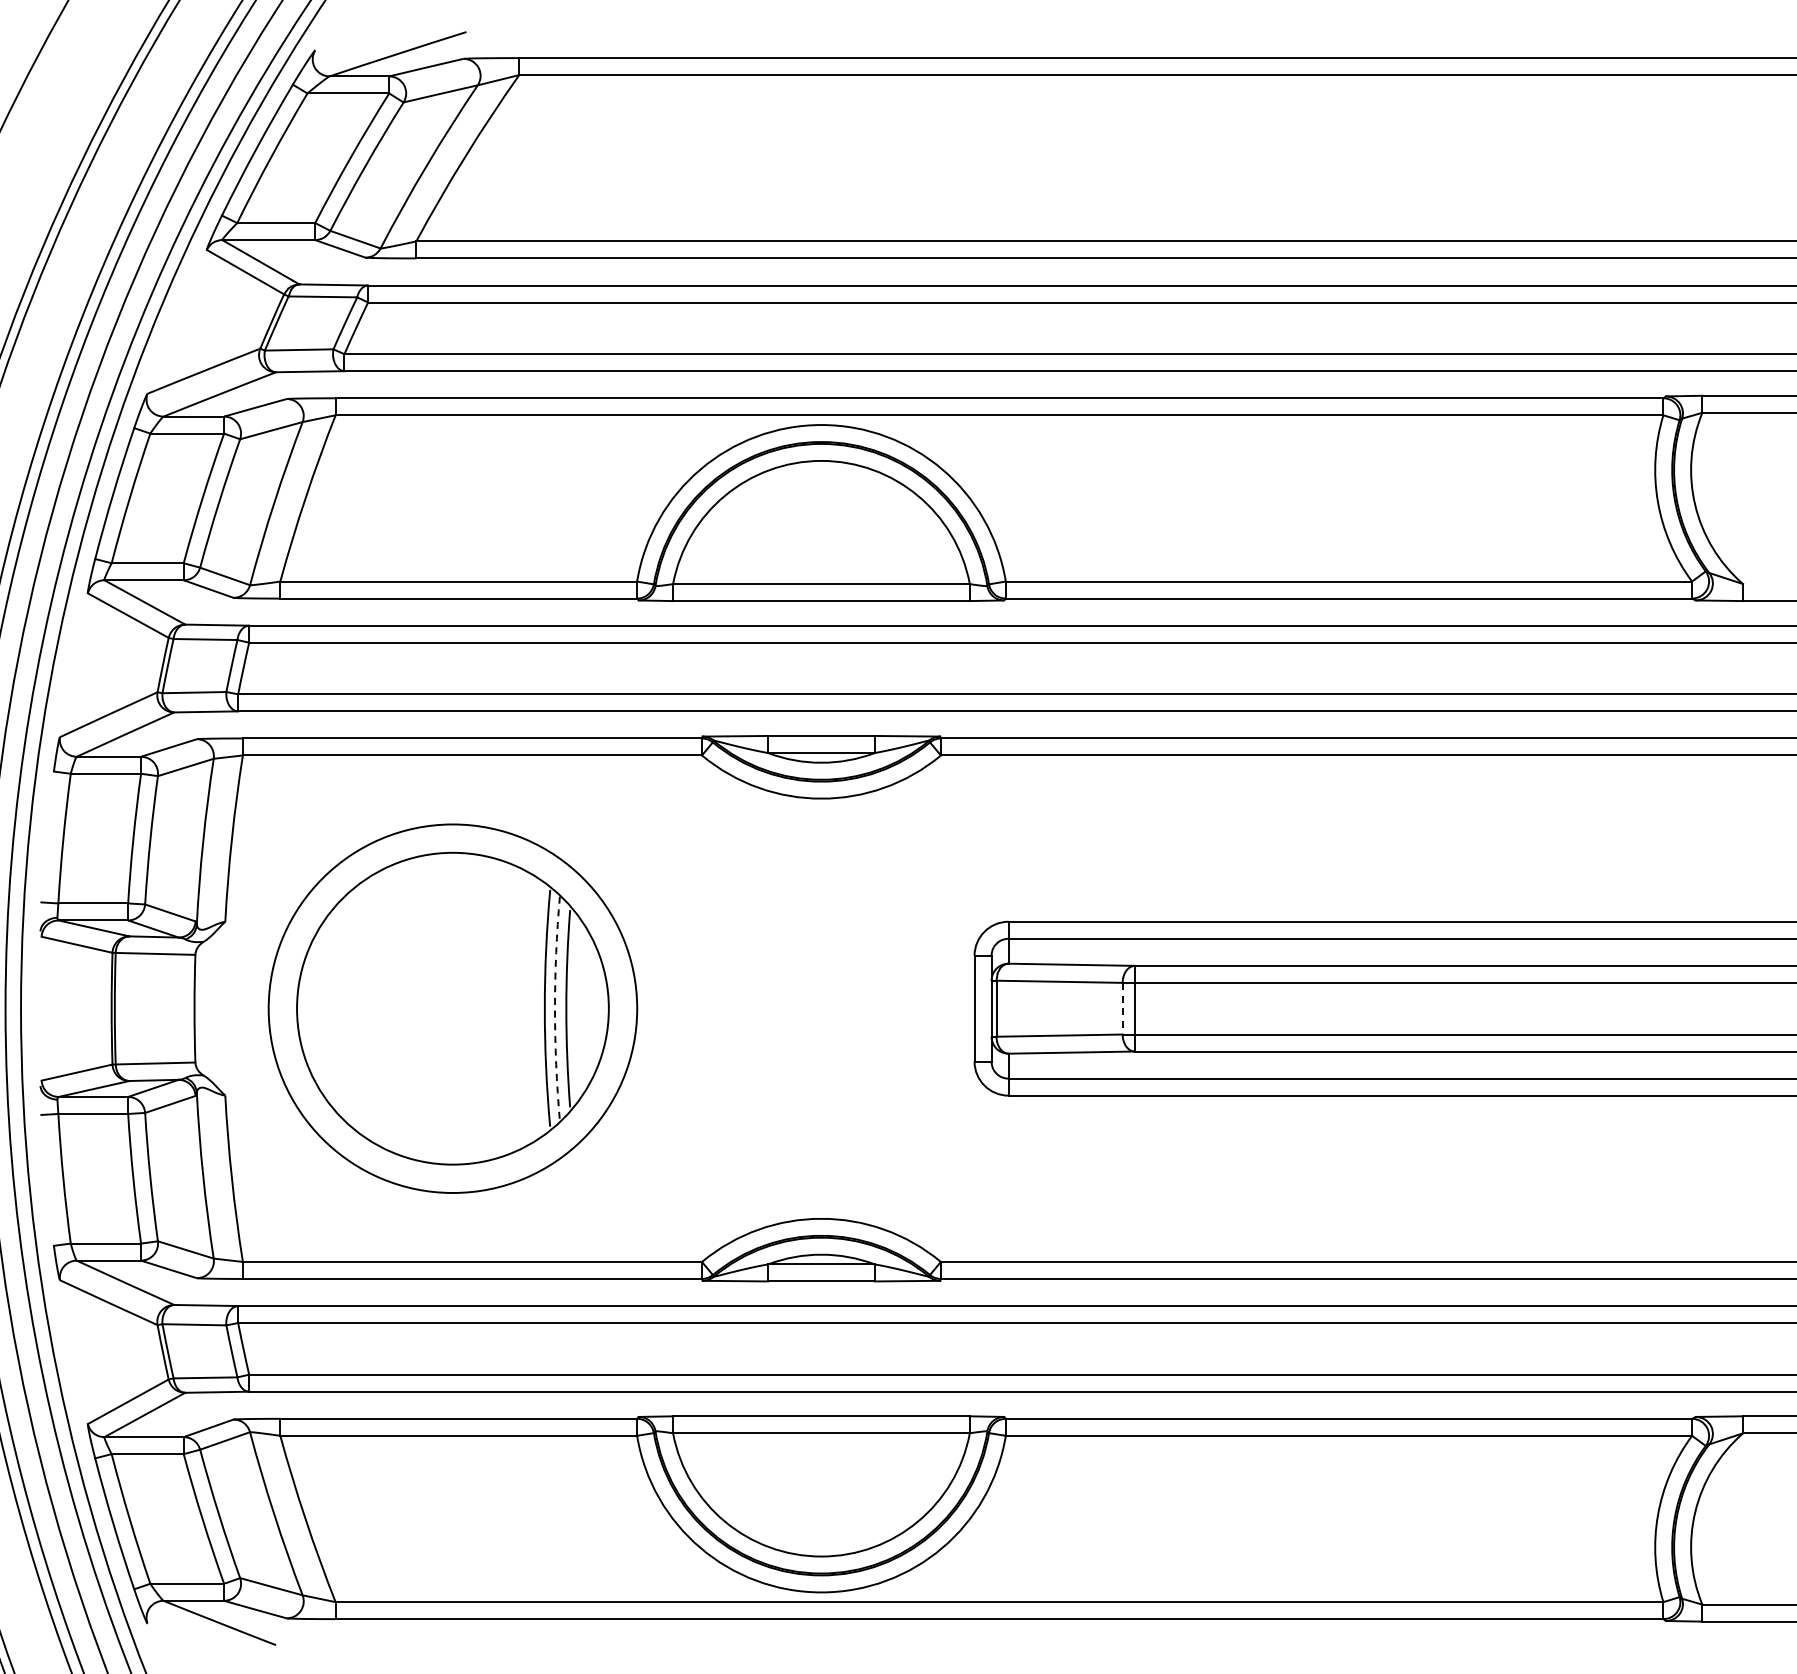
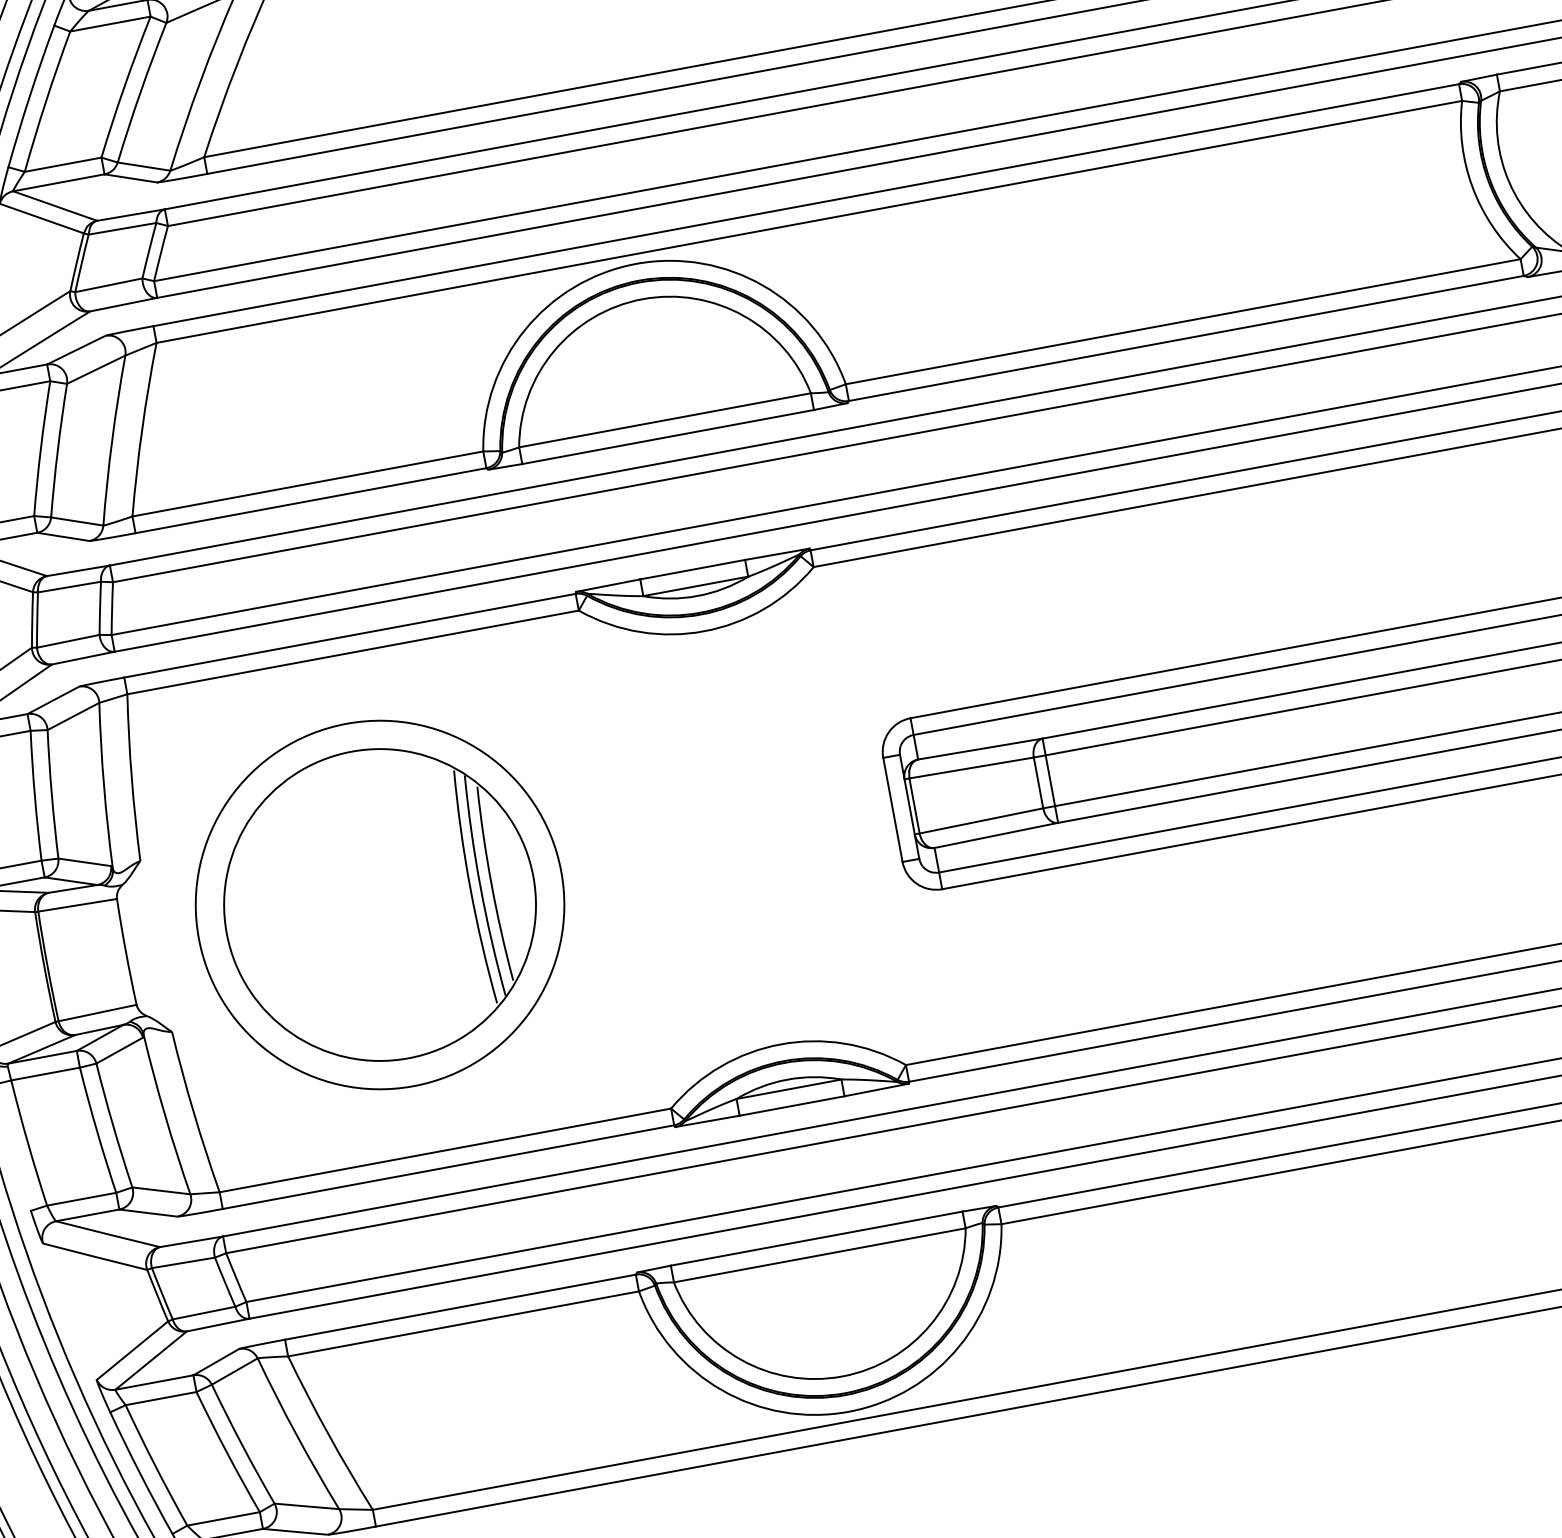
arc: (555, 1008) -> (480, 886), dashed -> solid
line: (1122, 1008) -> (1038, 782), dashed -> solid

